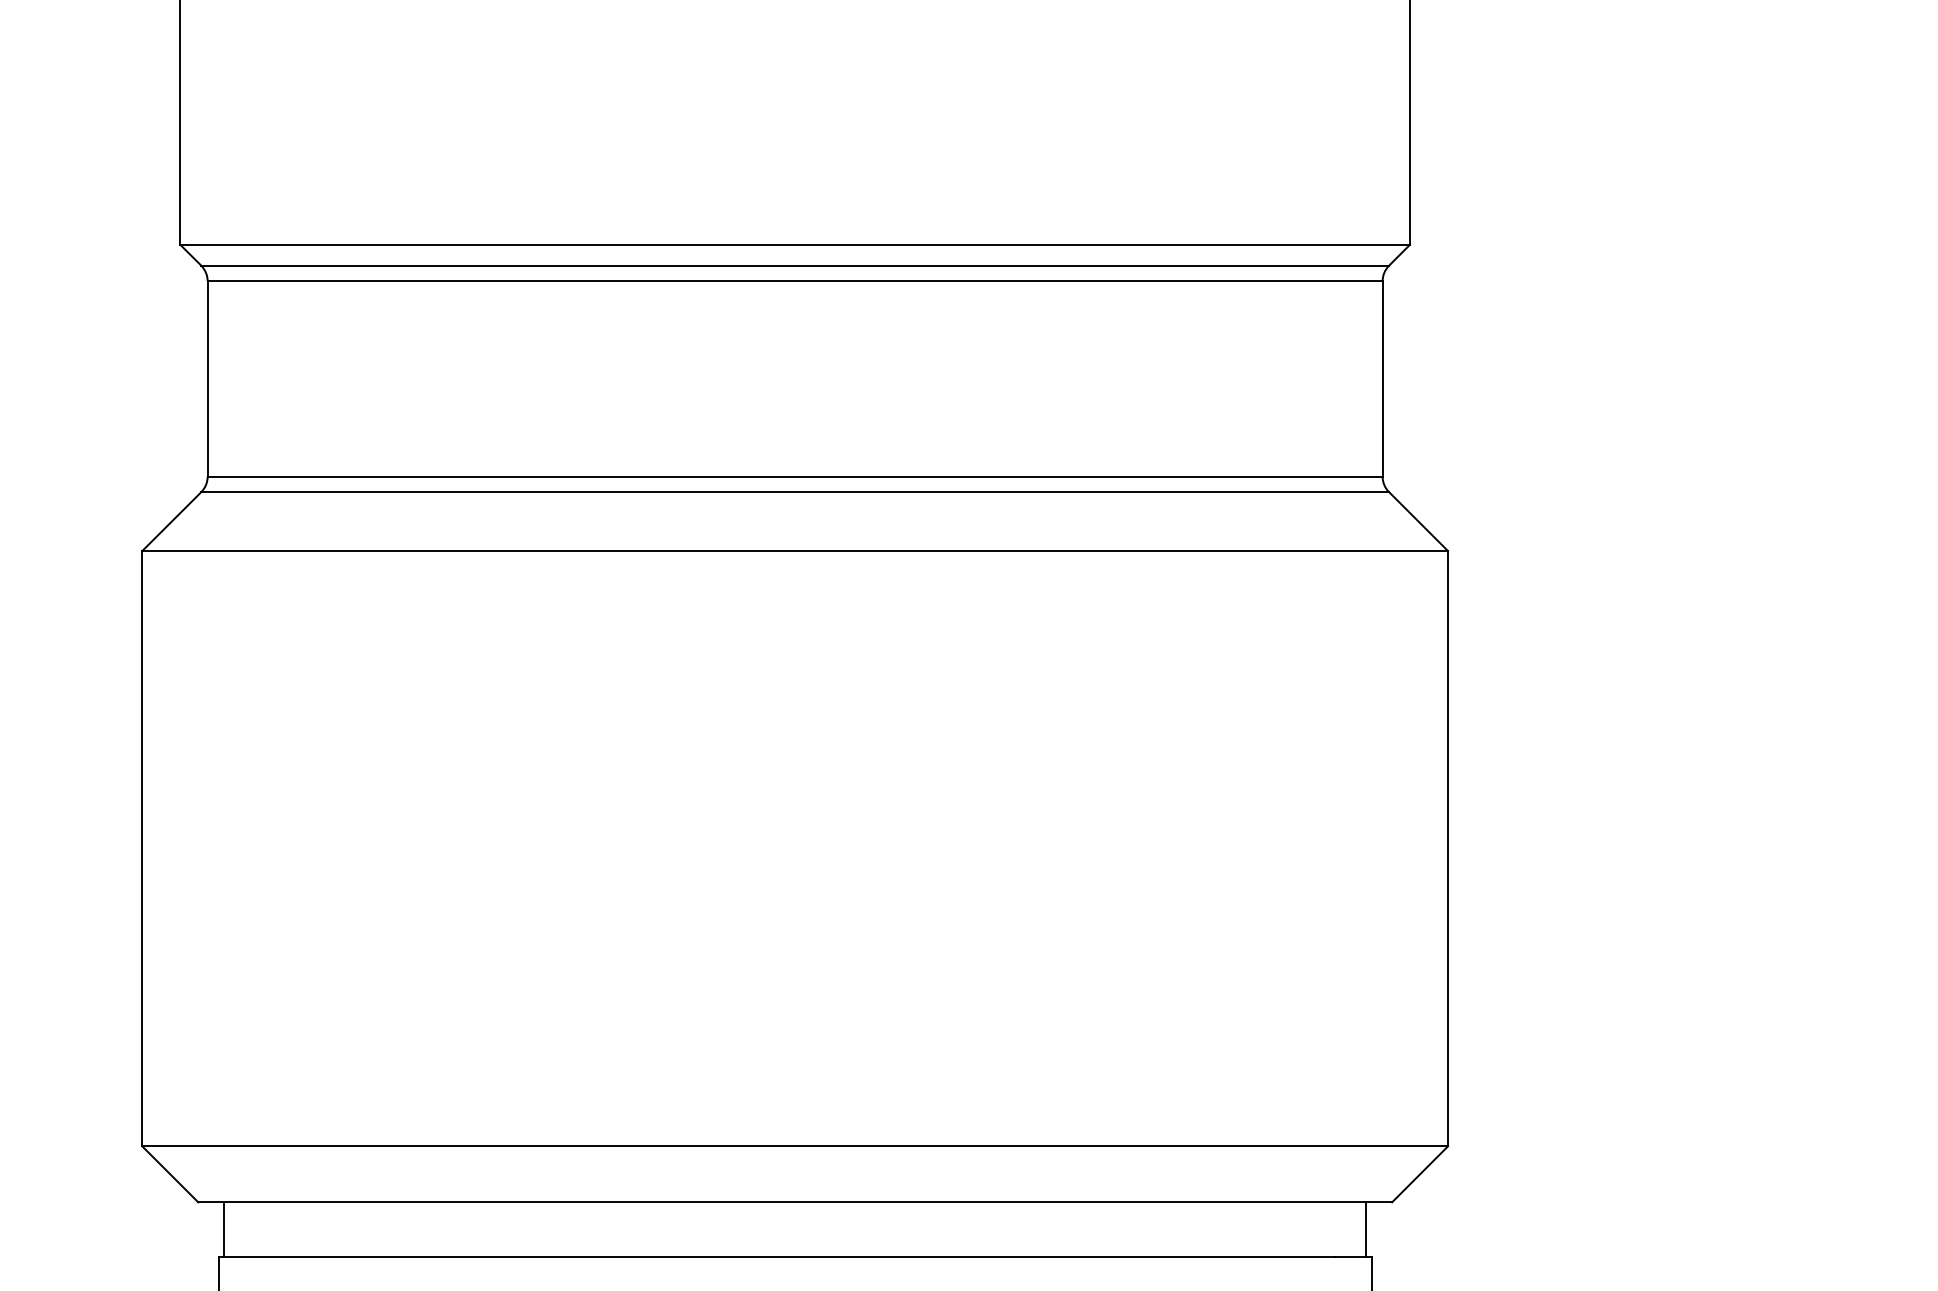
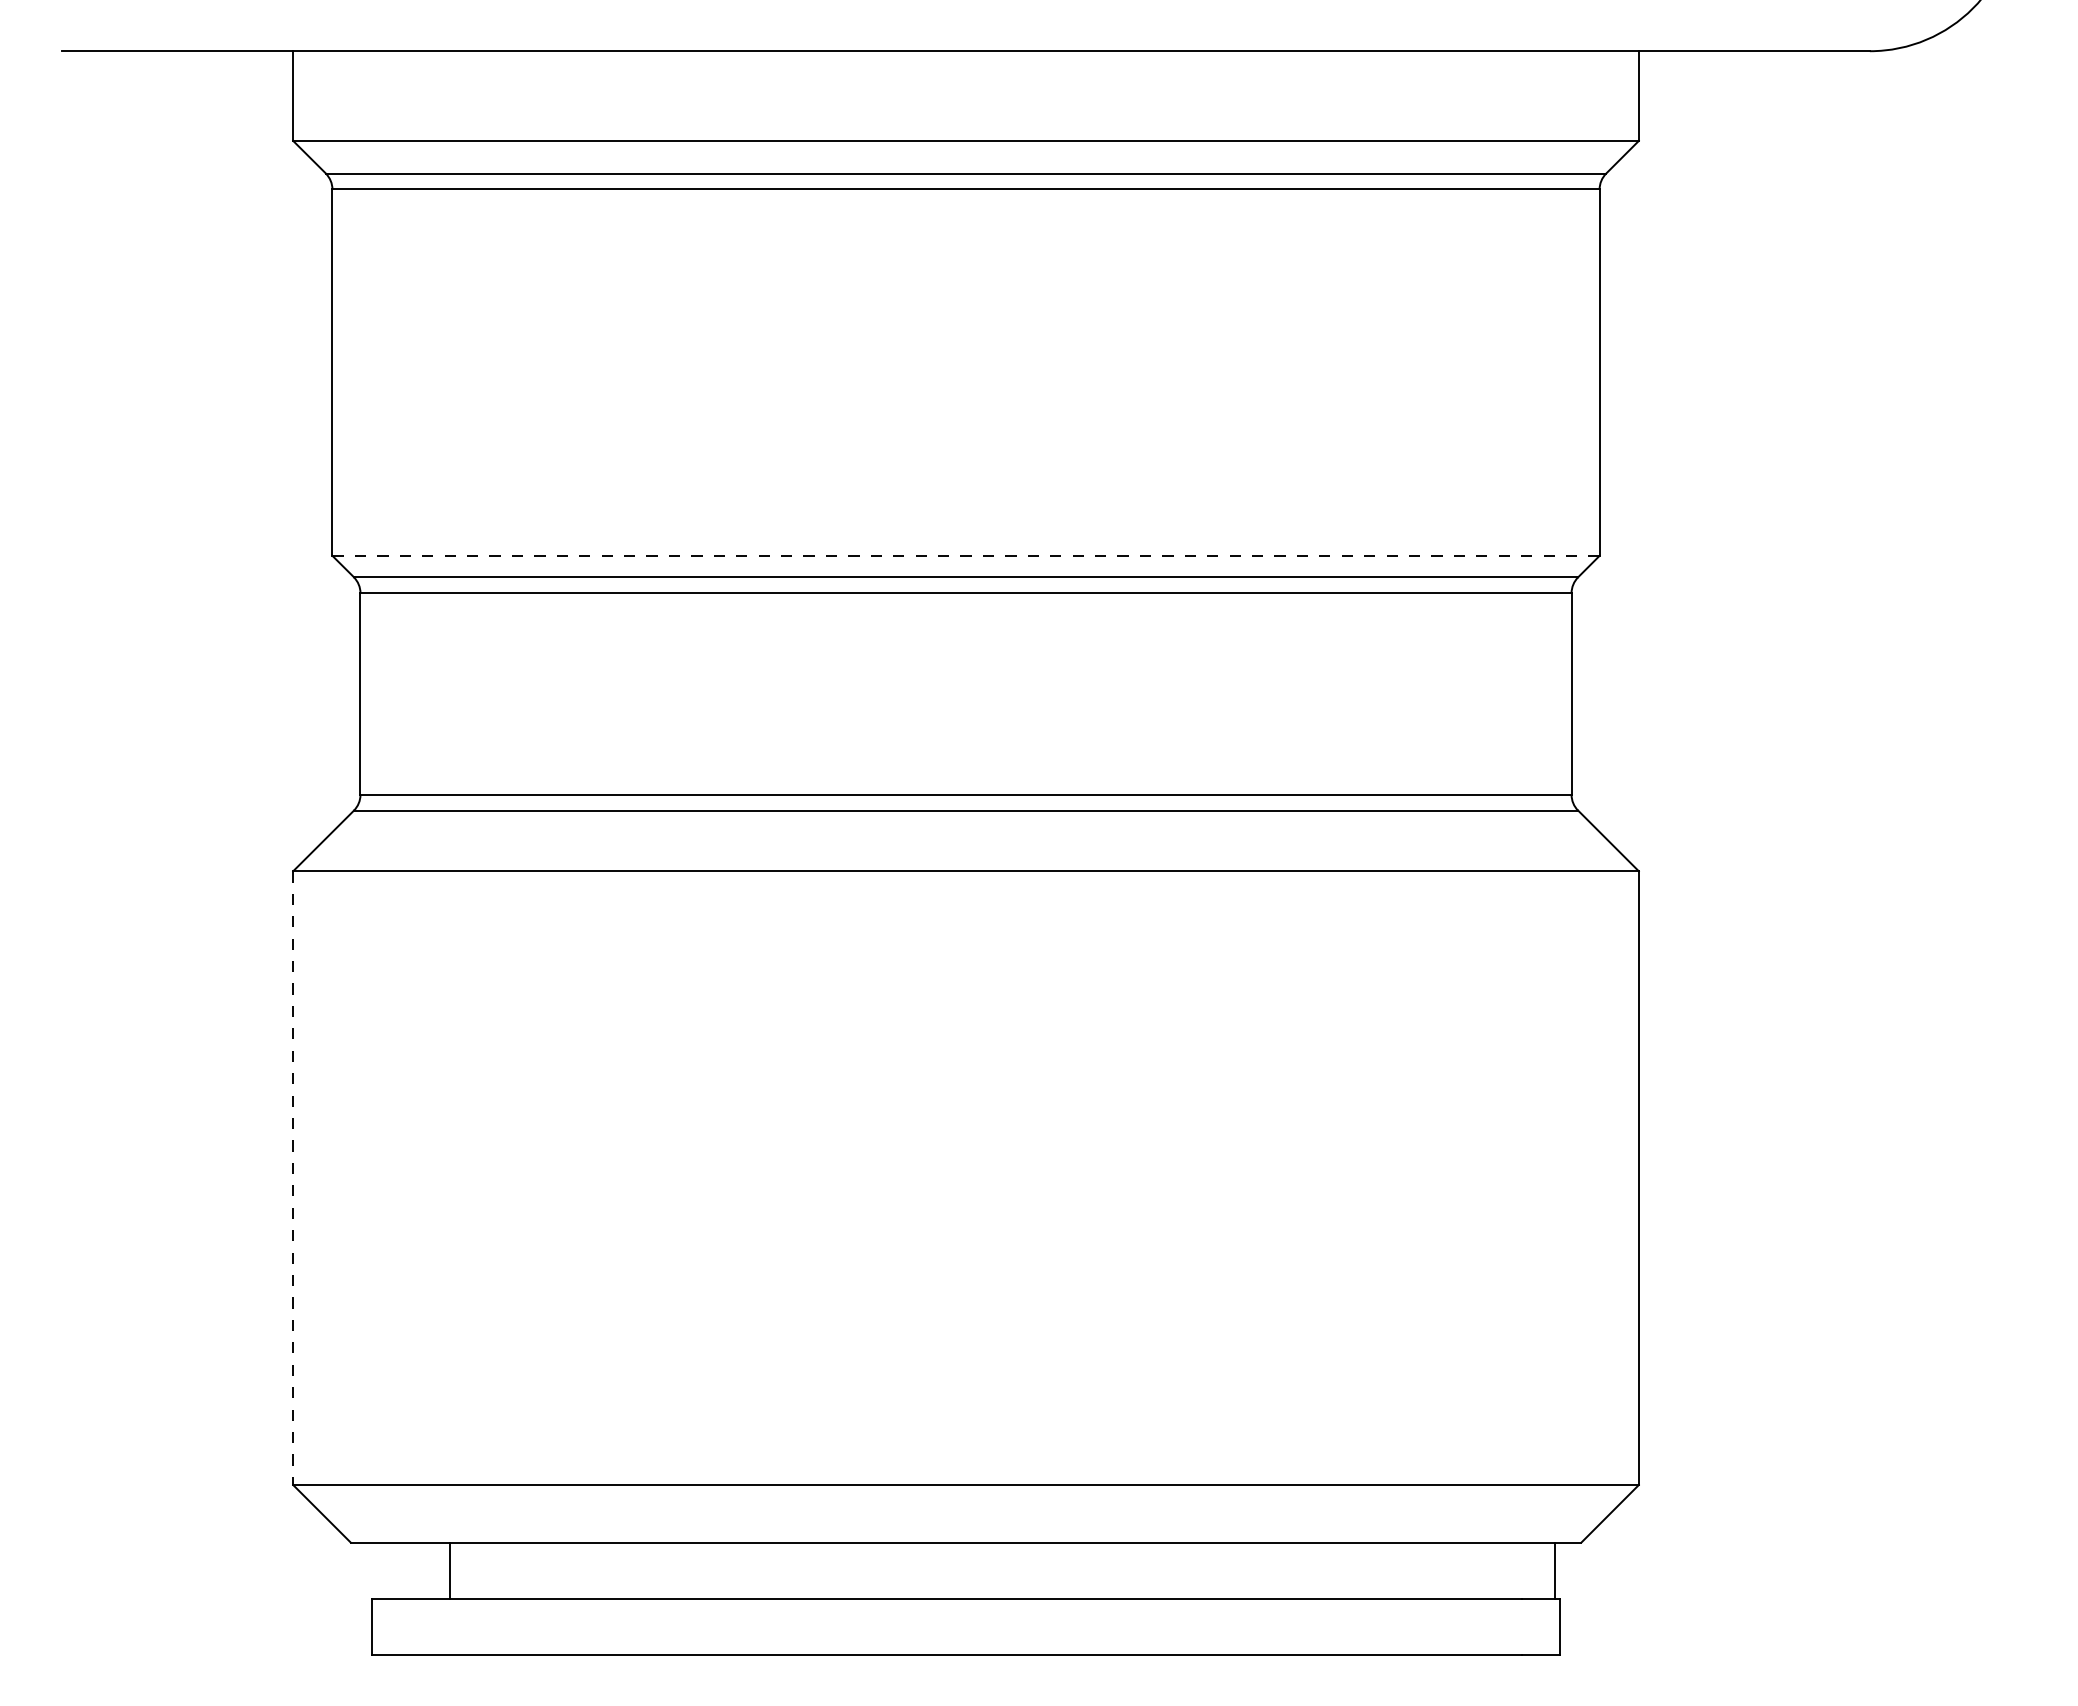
line: (795, 244) -> (966, 555), solid -> dashed
line: (142, 849) -> (293, 1178), solid -> dashed
line: (224, 1229) -> (450, 1570), moved

